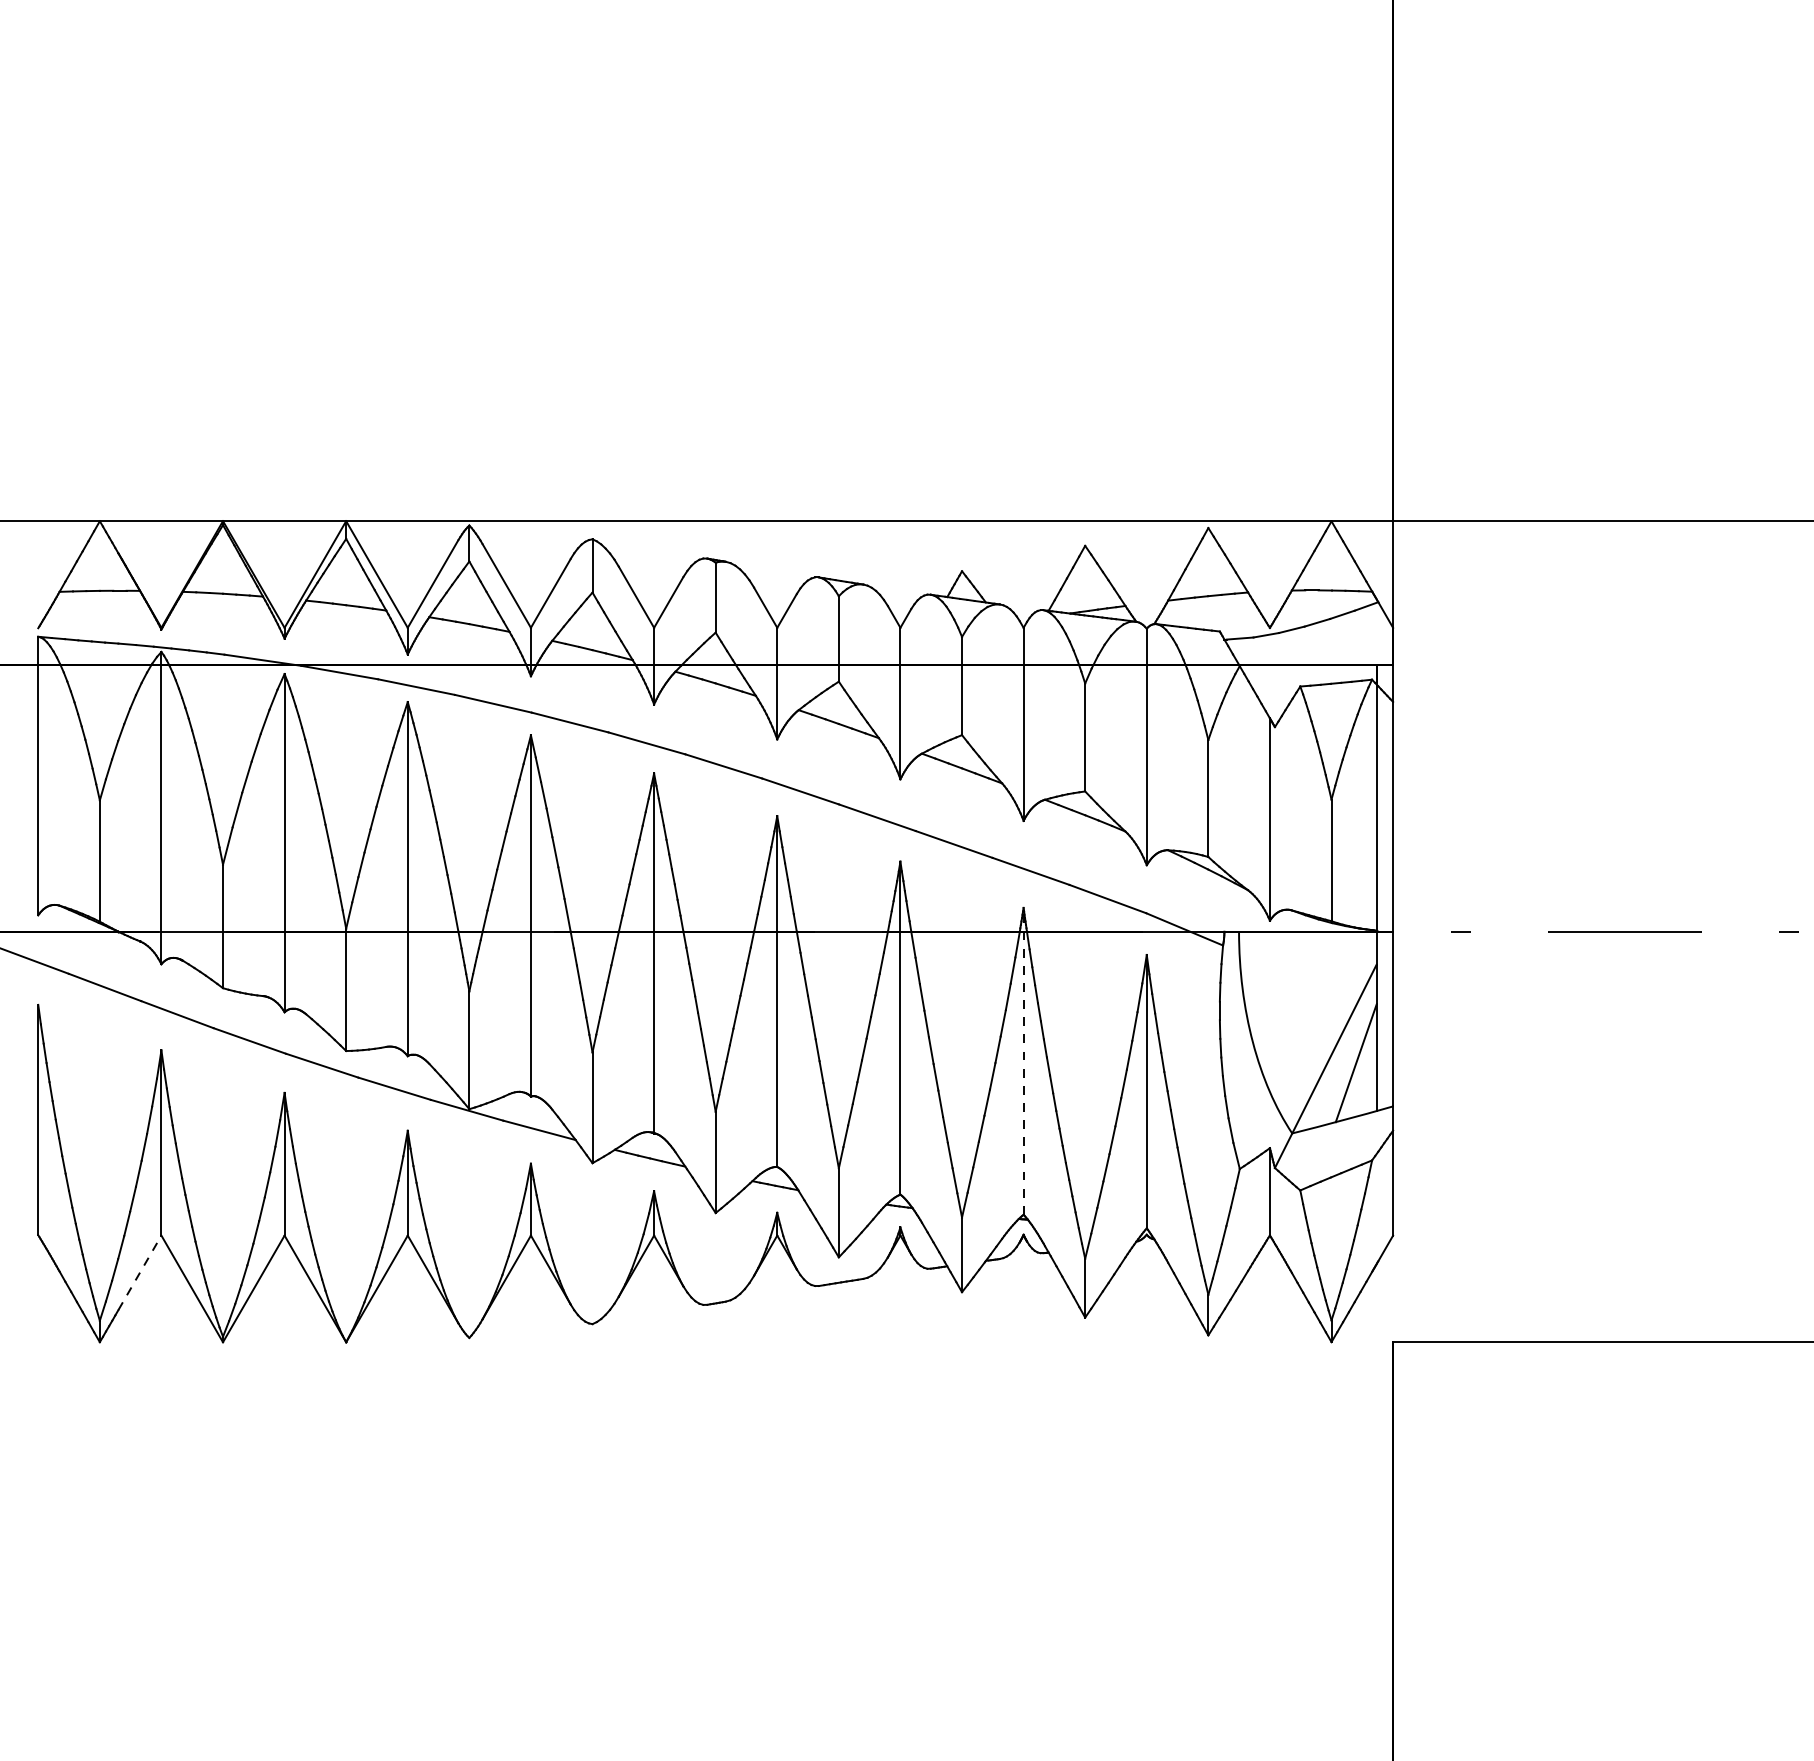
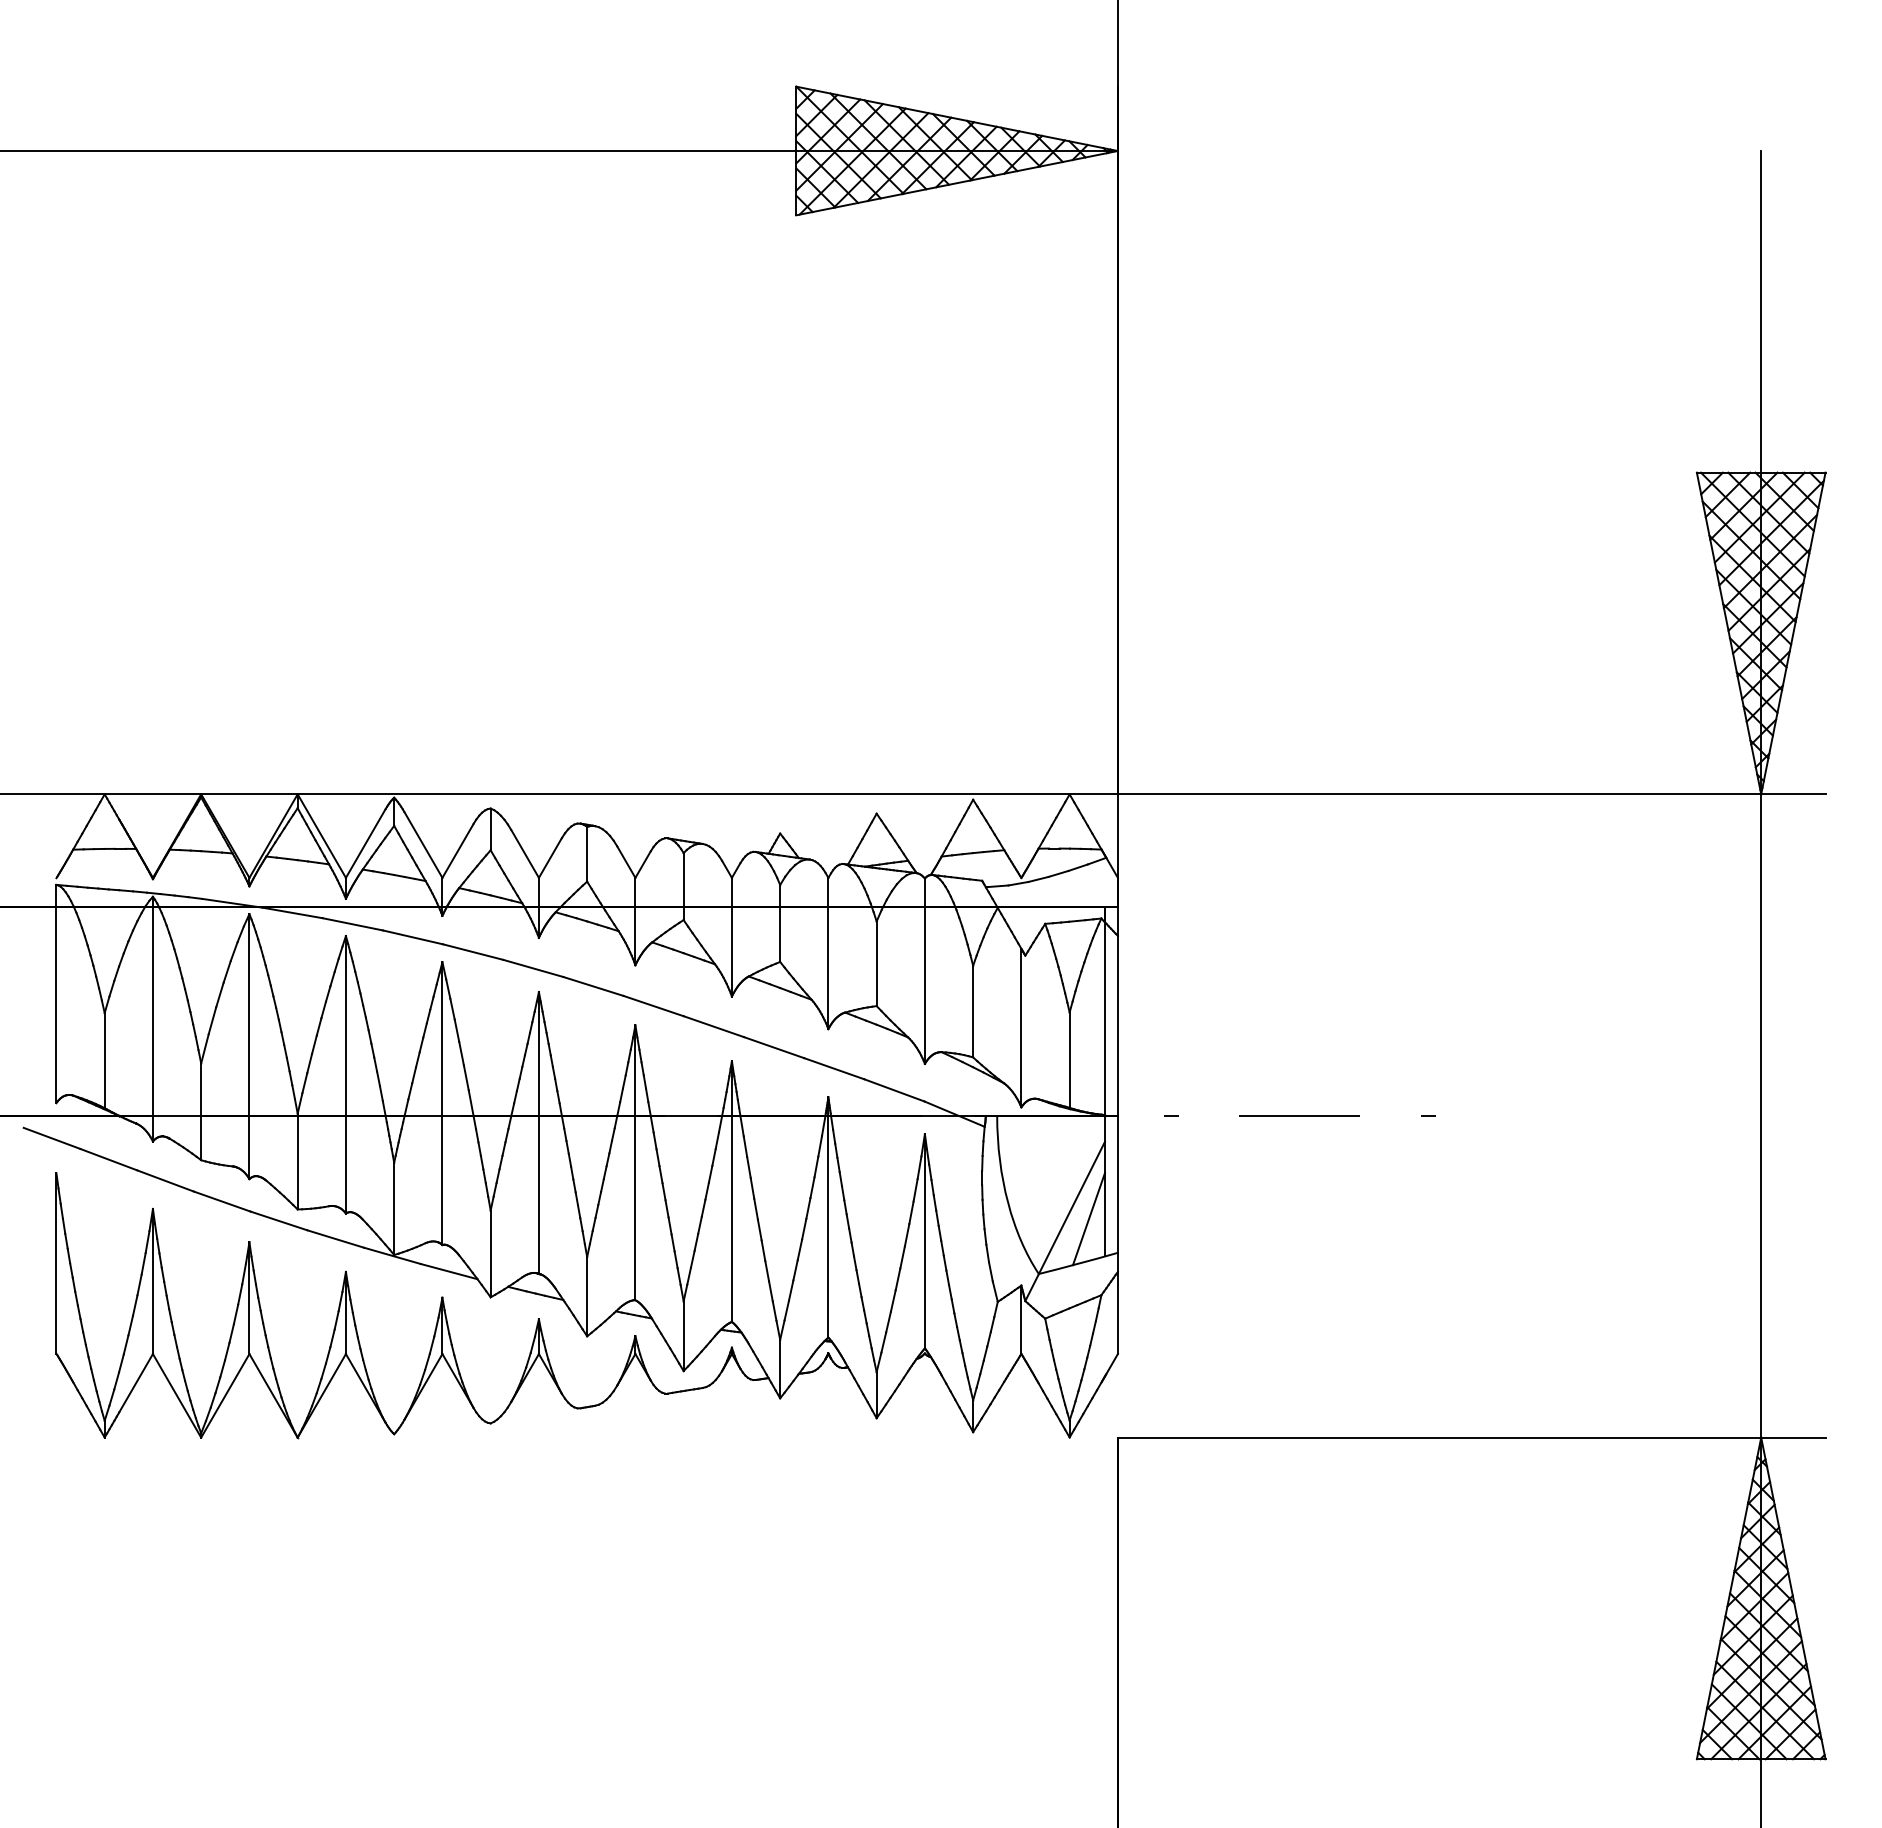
line: (1023, 1061) -> (828, 1217), dashed -> solid
line: (140, 1273) -> (136, 1383), dashed -> solid

